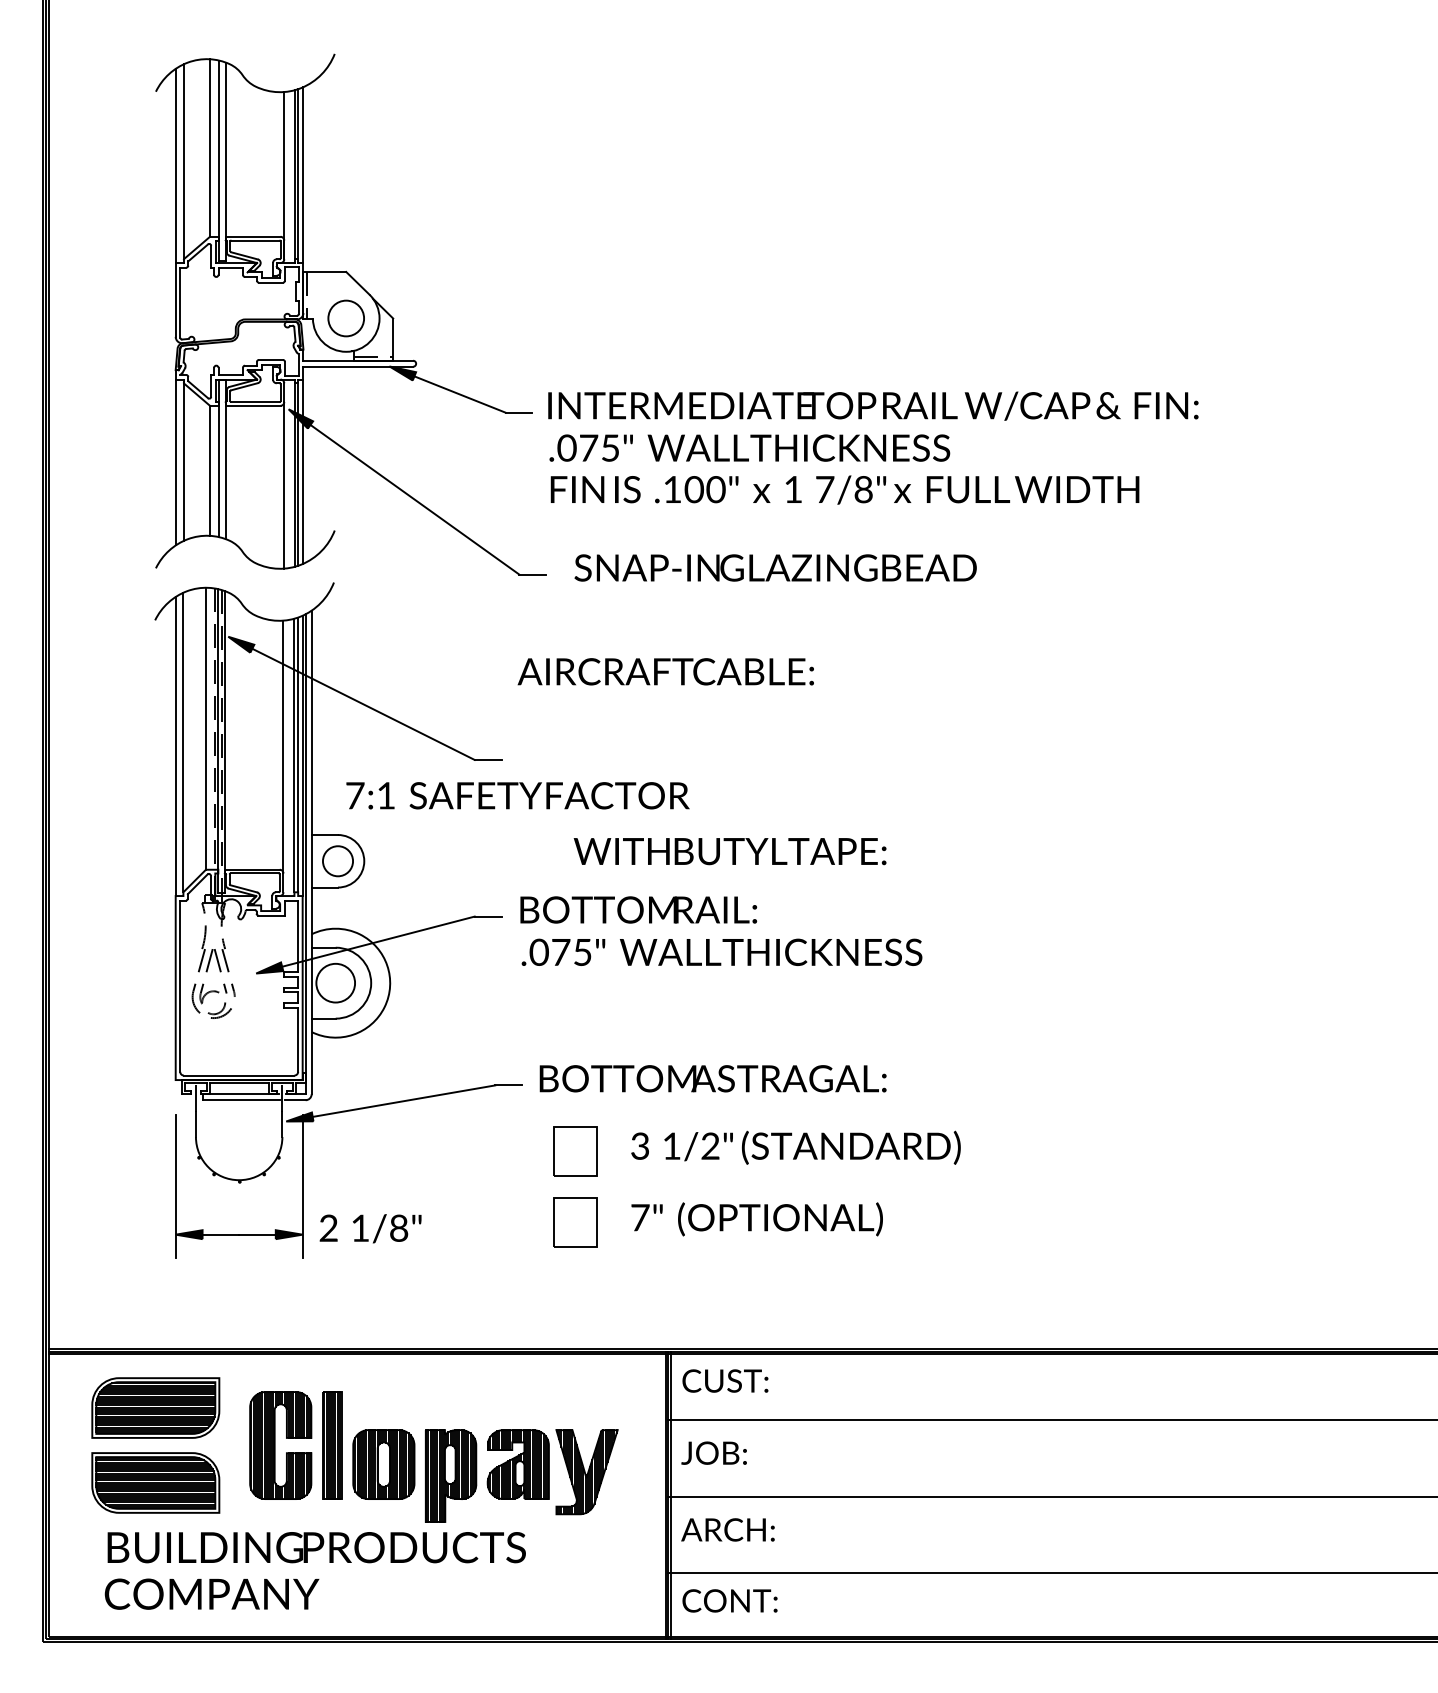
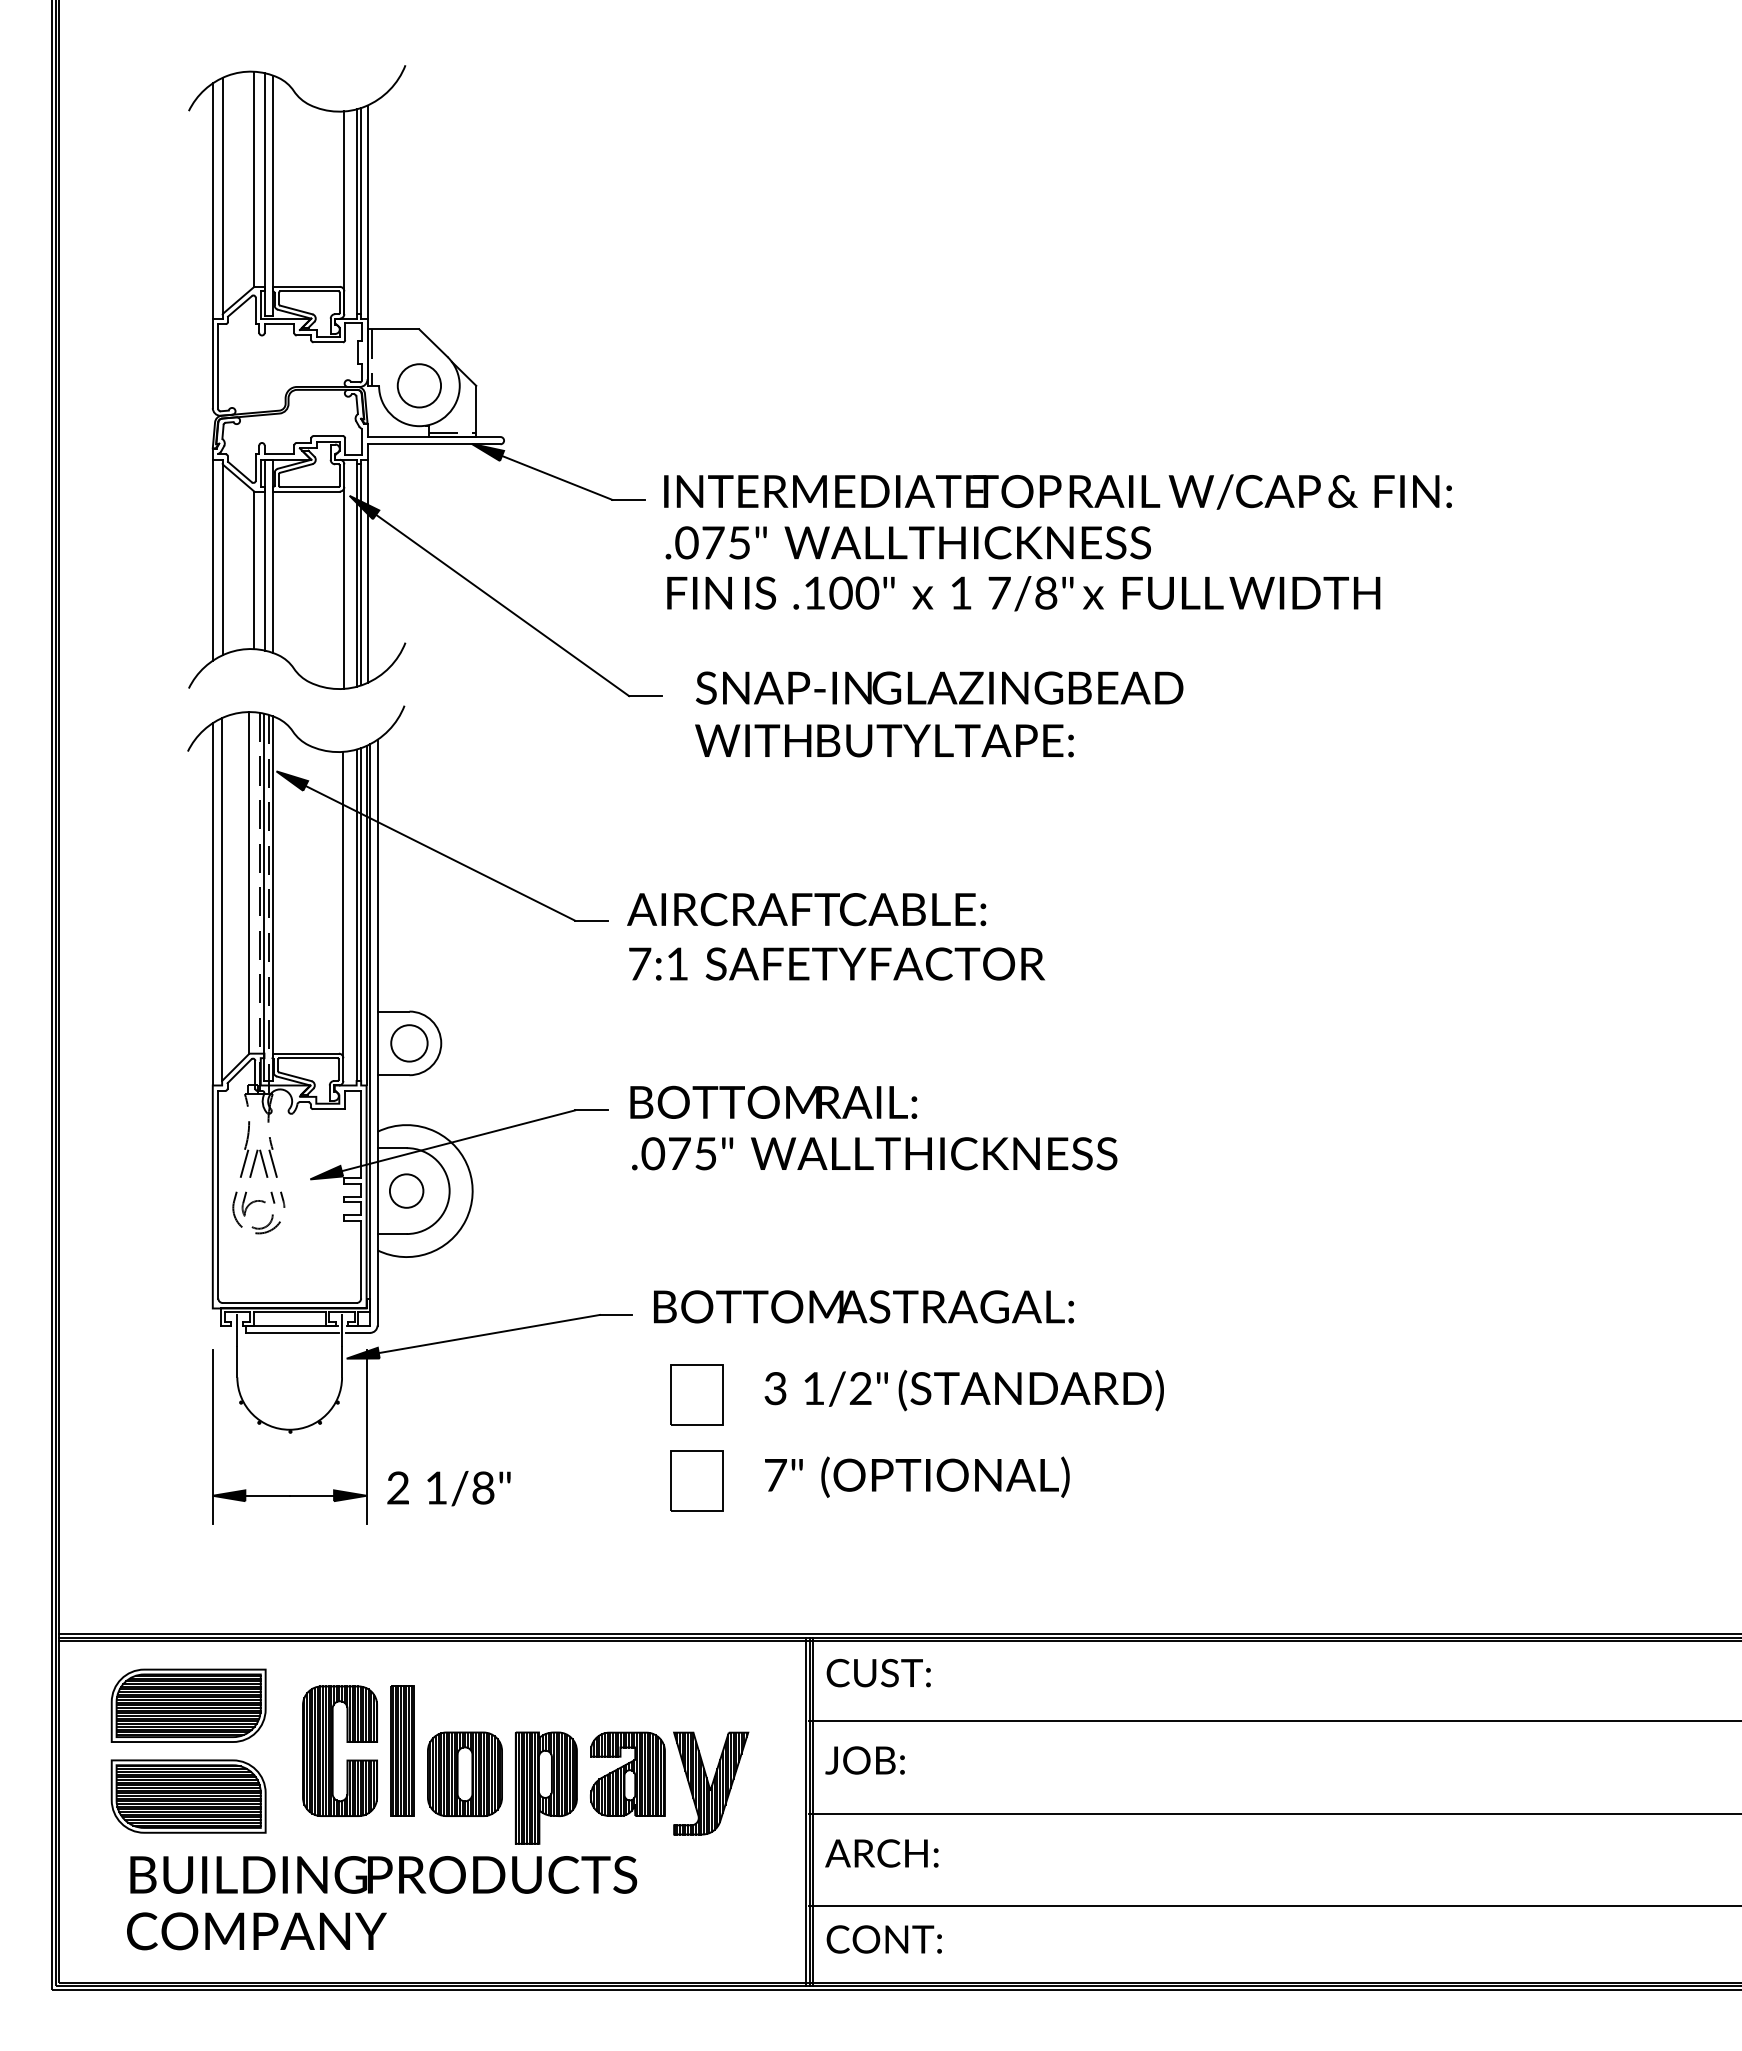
text: (665, 671) -> (806, 909), moved
text: (517, 795) -> (836, 963), moved
text: (729, 851) -> (883, 740), moved
circle: (335, 983) -> (406, 1191), size x0.71

